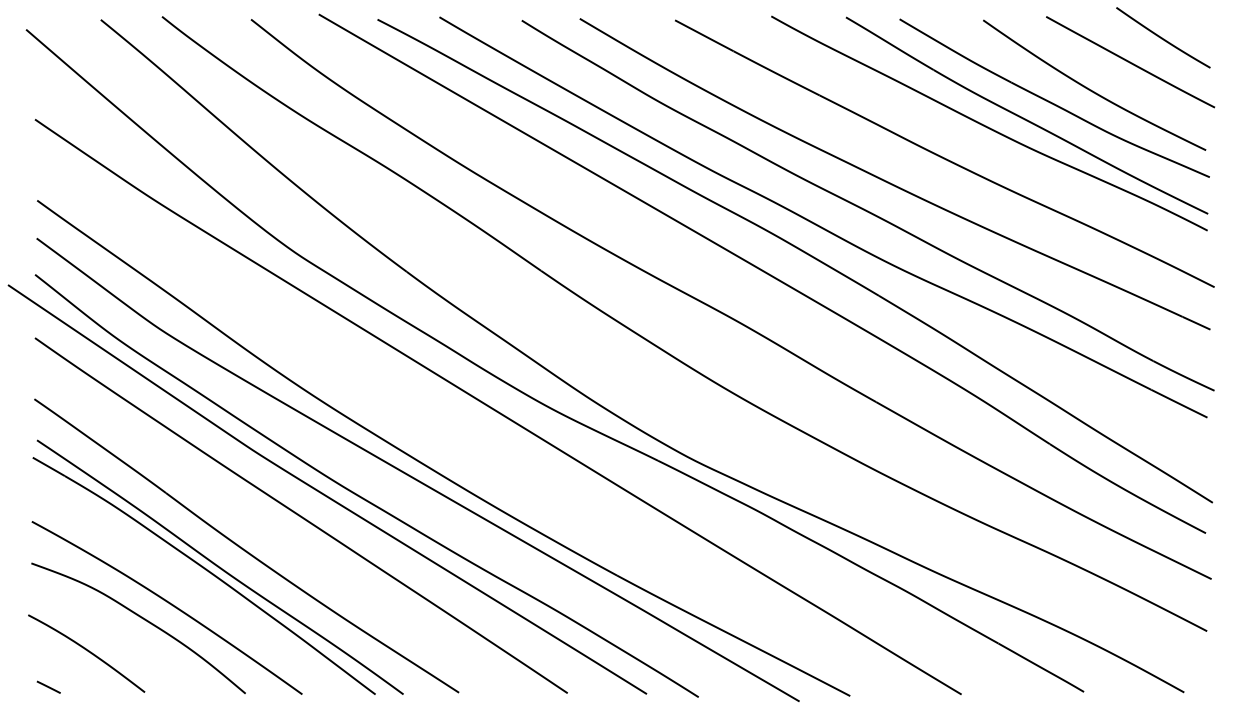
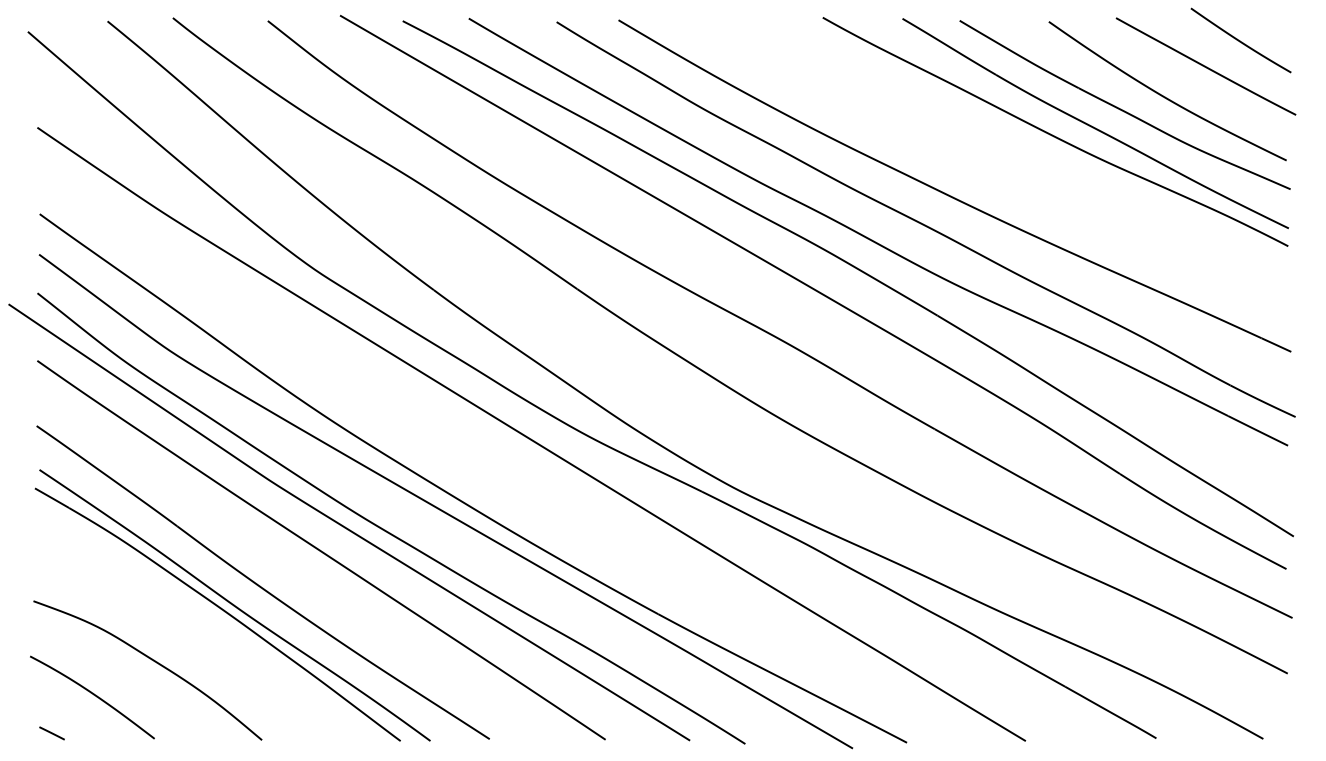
part: (944, 154) -> (1007, 164), removed
curve: (169, 603) -> (180, 644), removed

